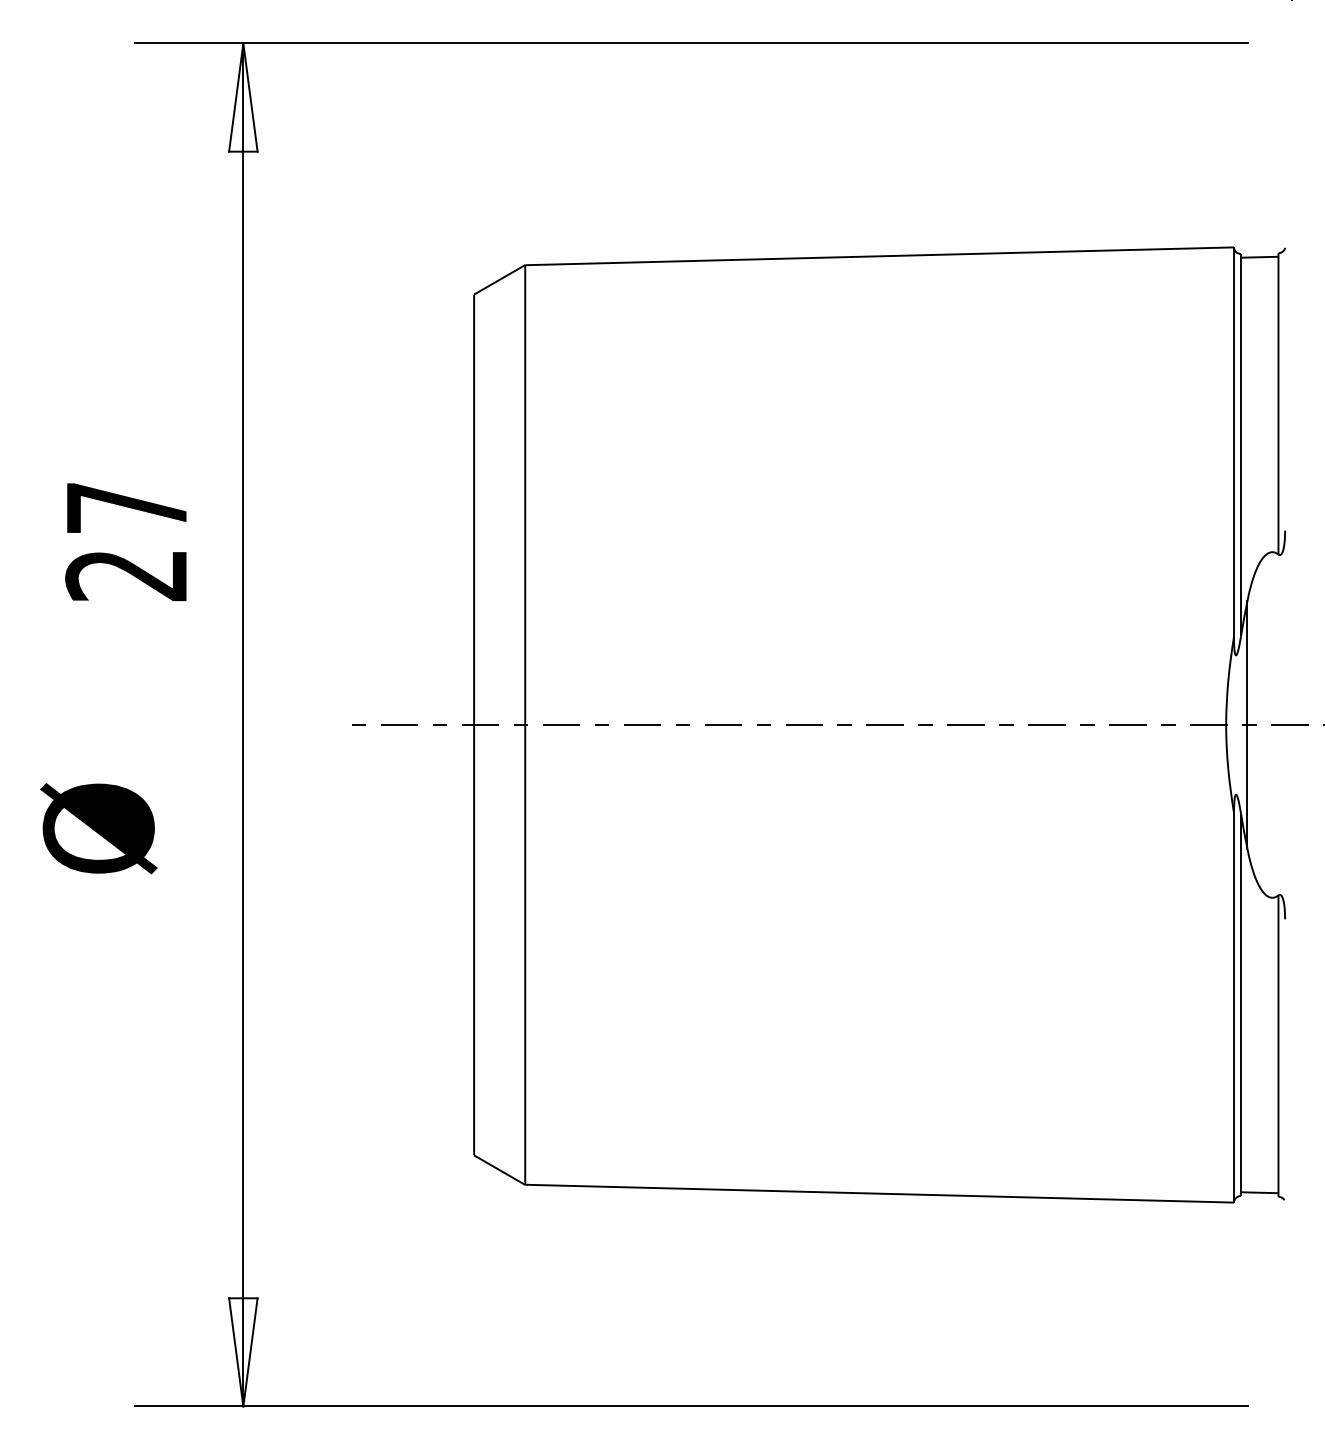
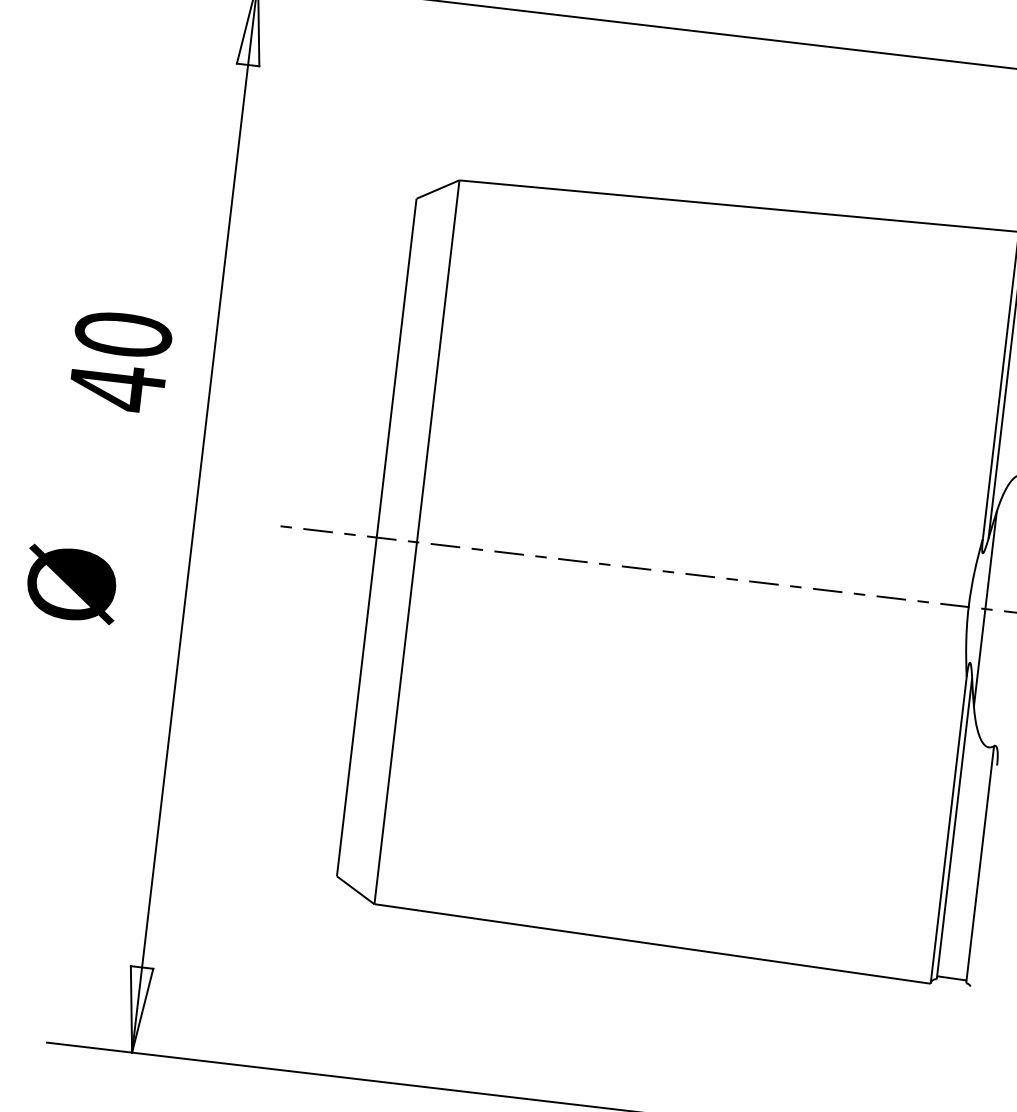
text: (126, 542) -> (120, 361), 27 -> 40

